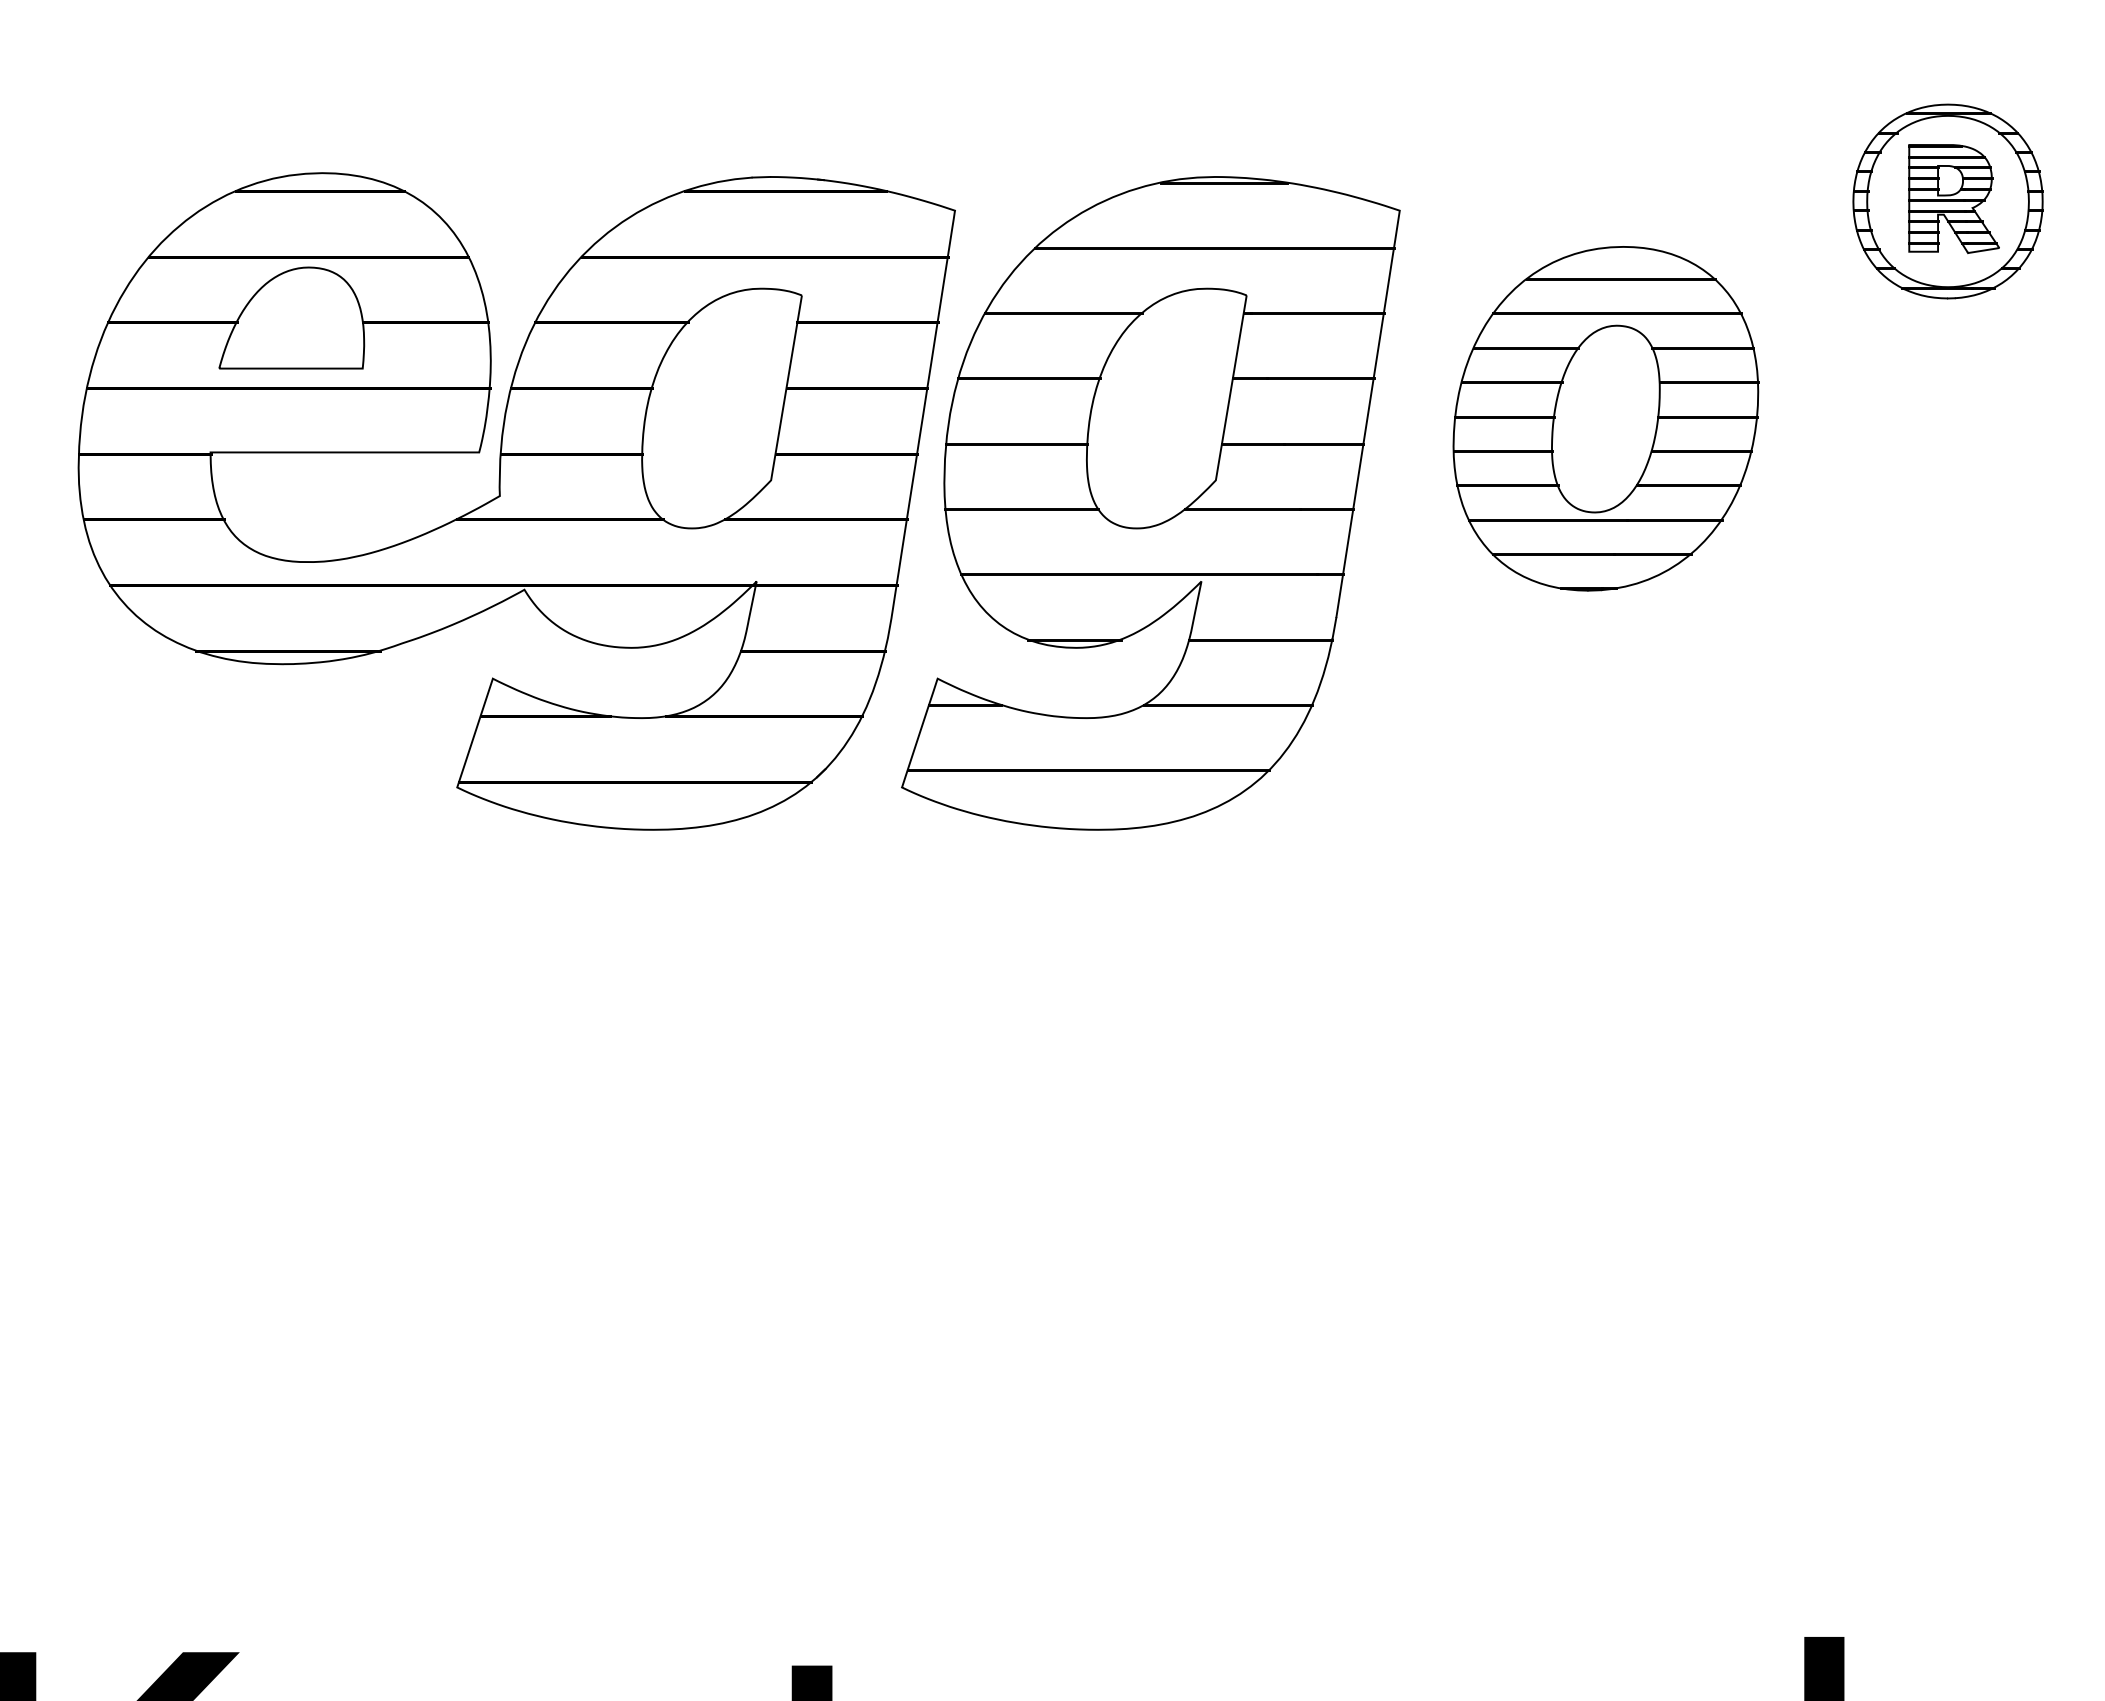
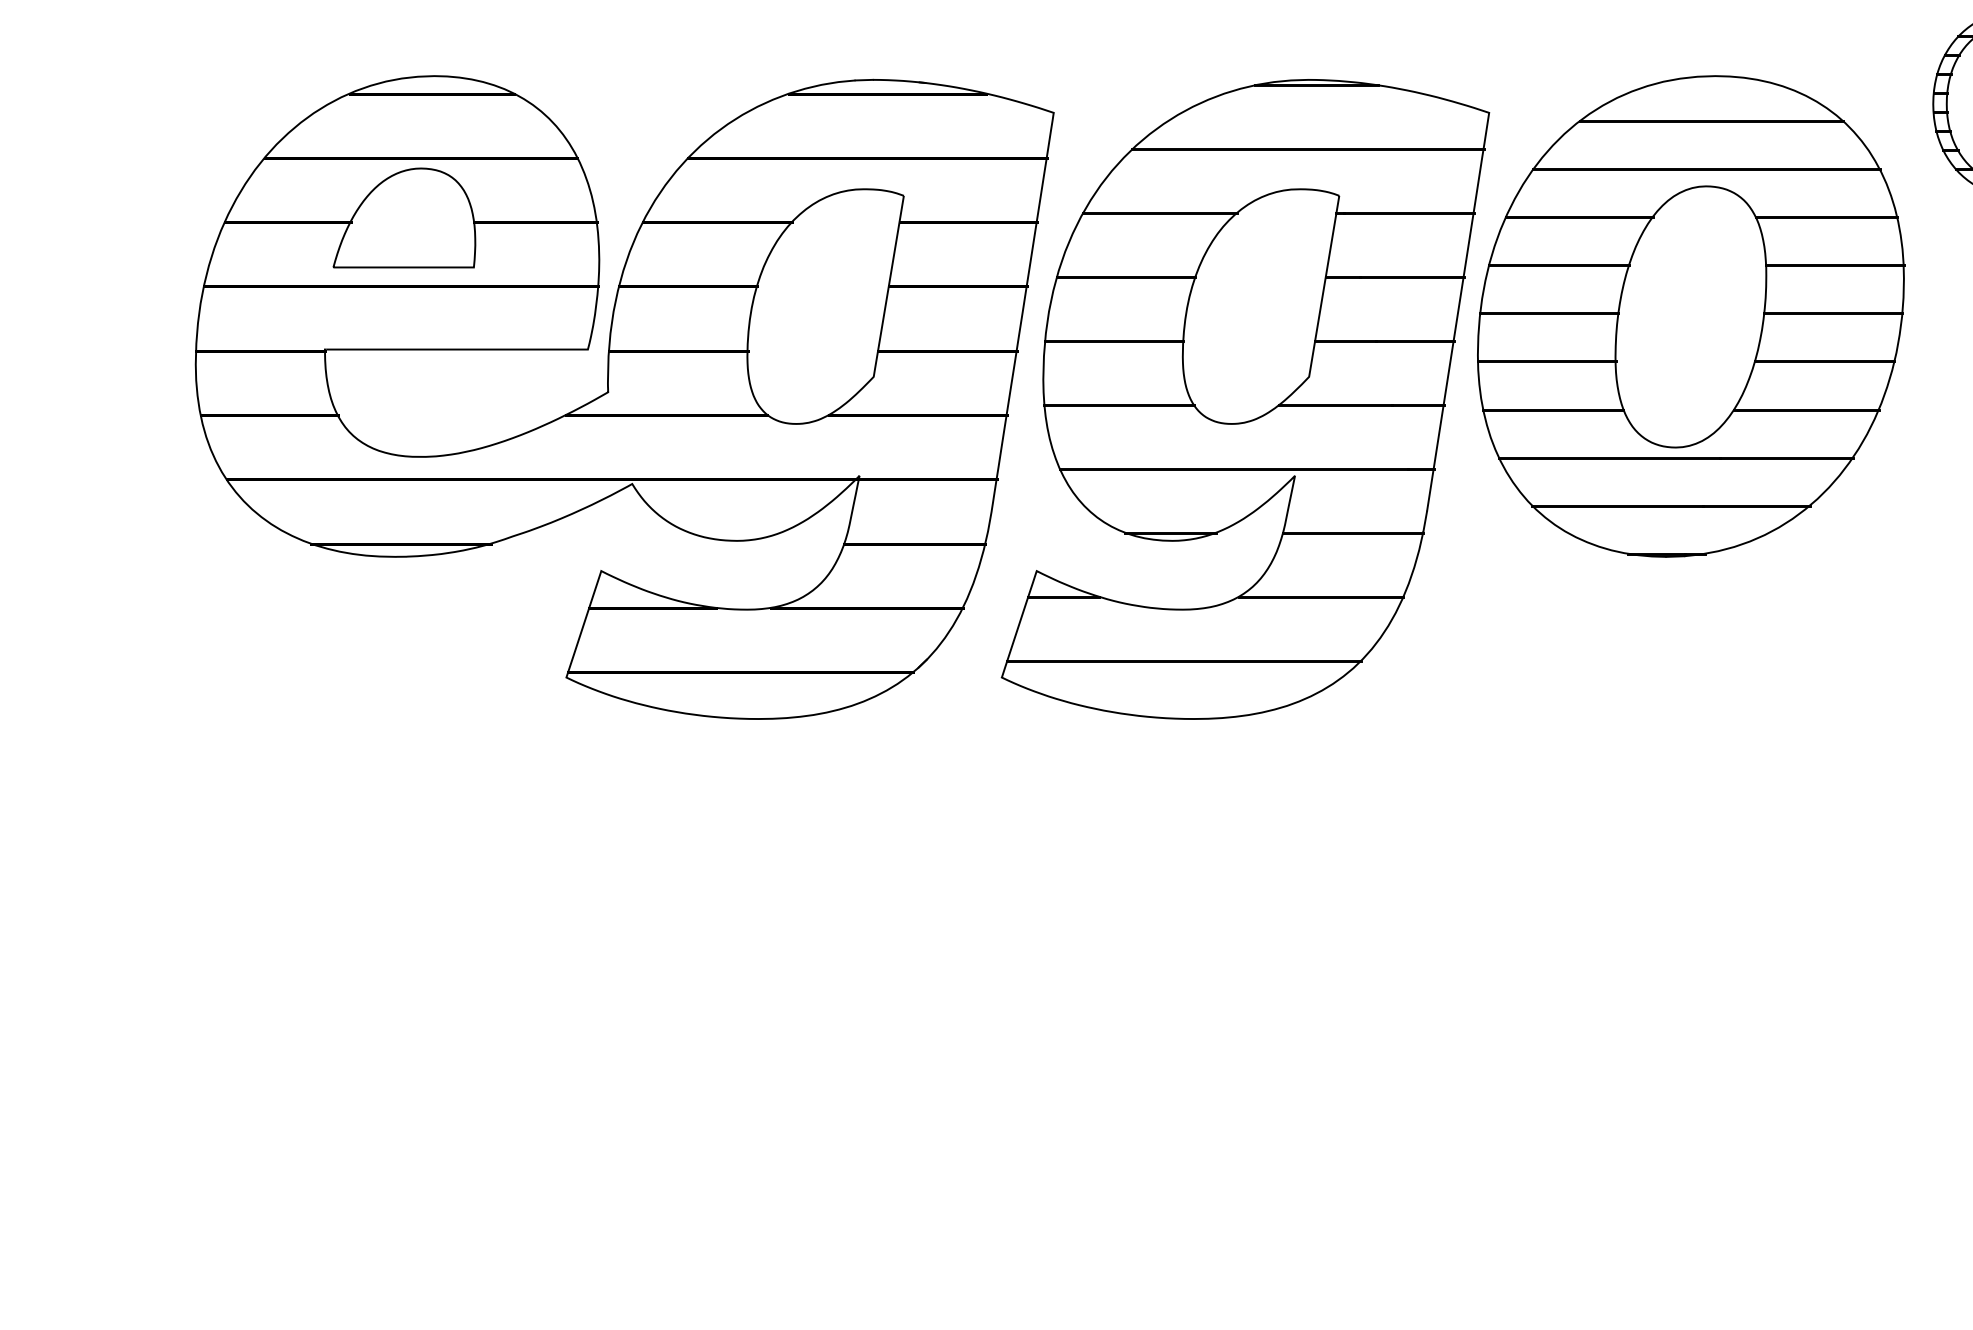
part: (1605, 418) -> (1690, 316), size x1.43

